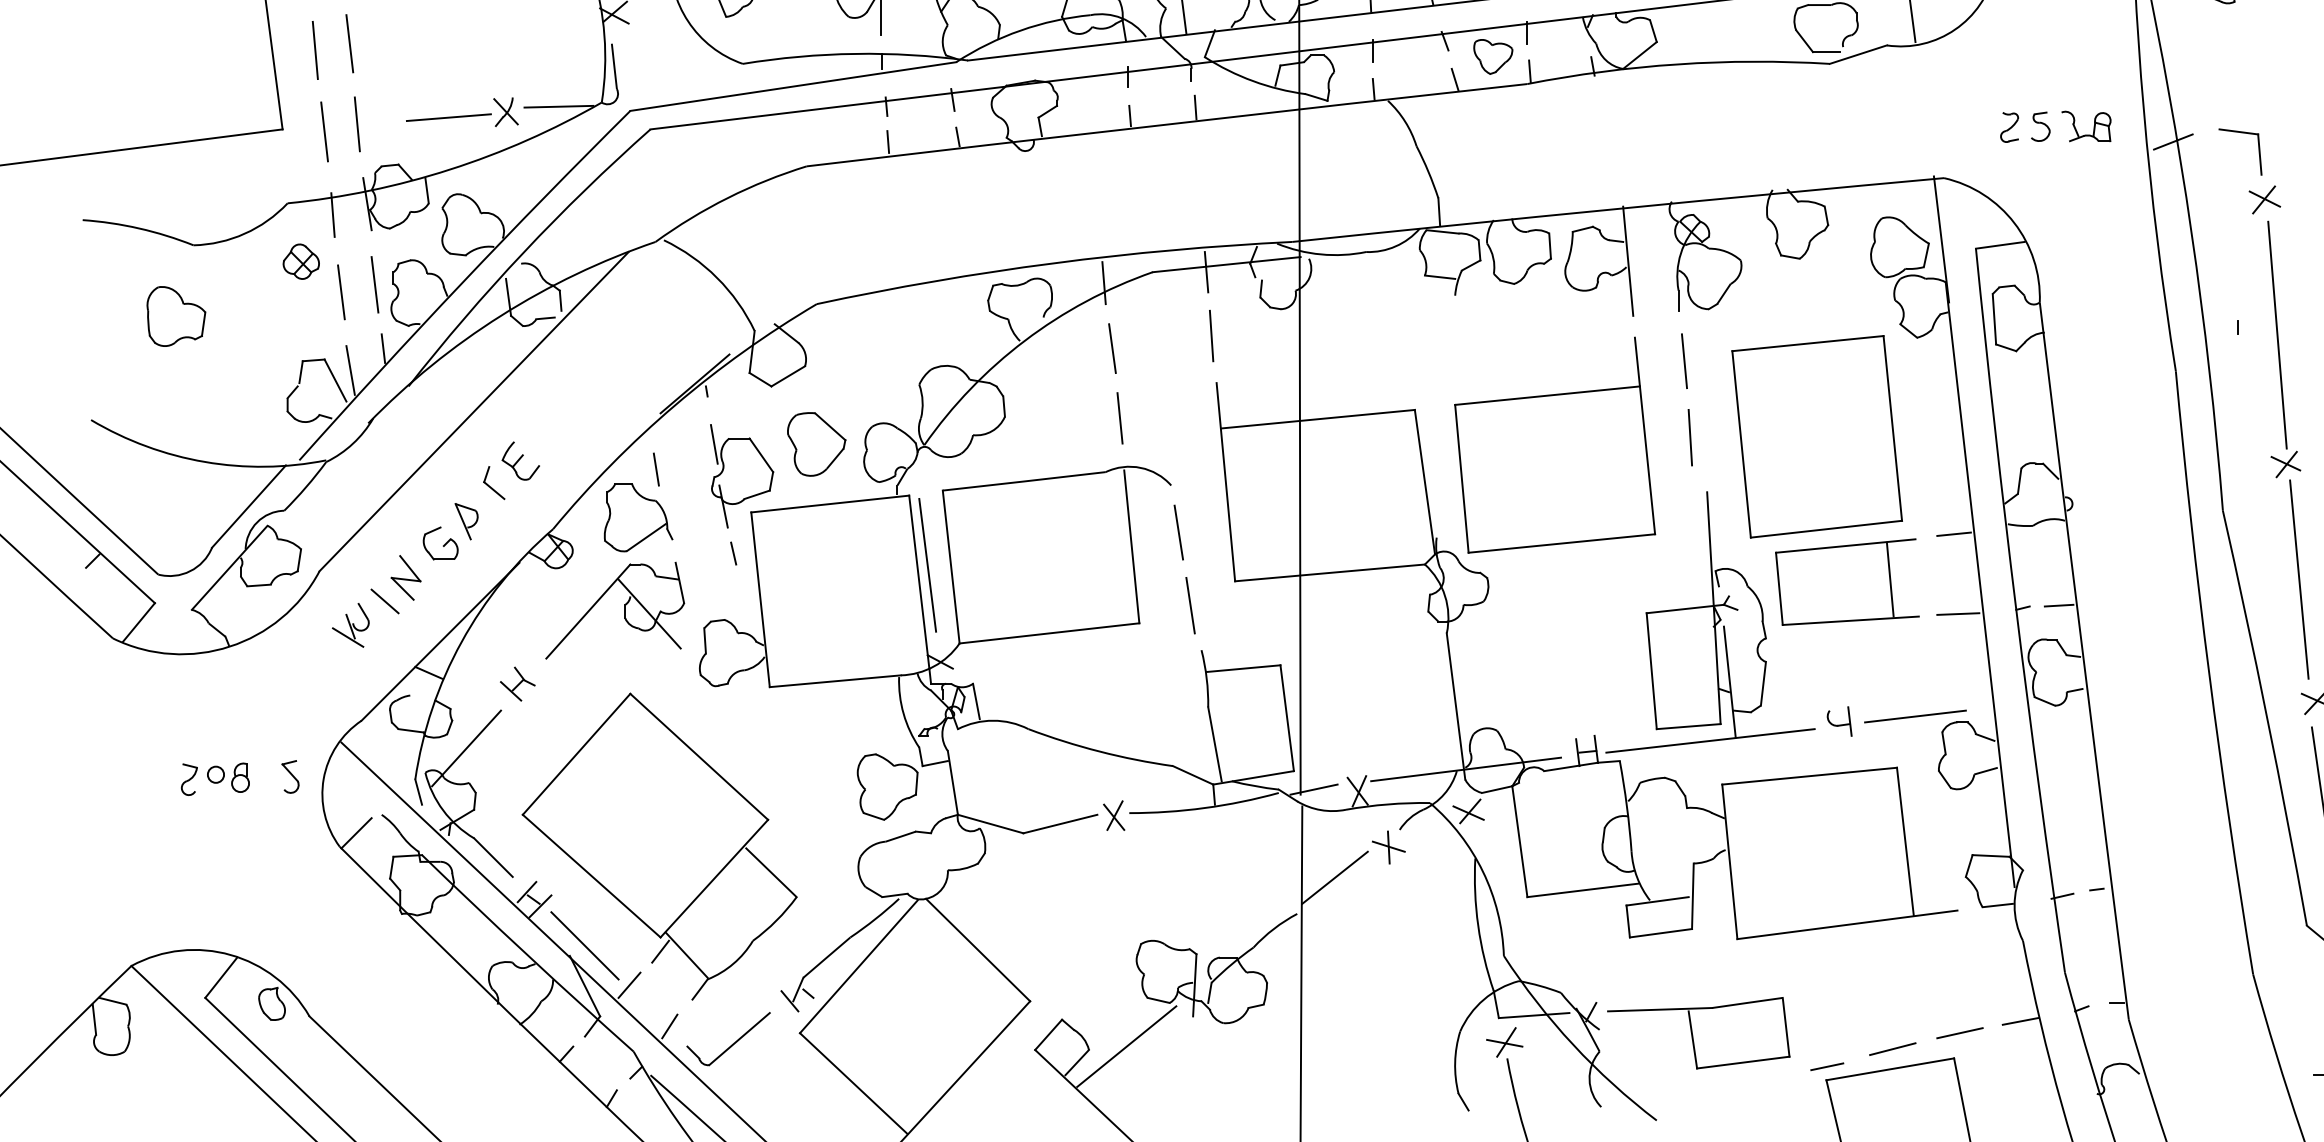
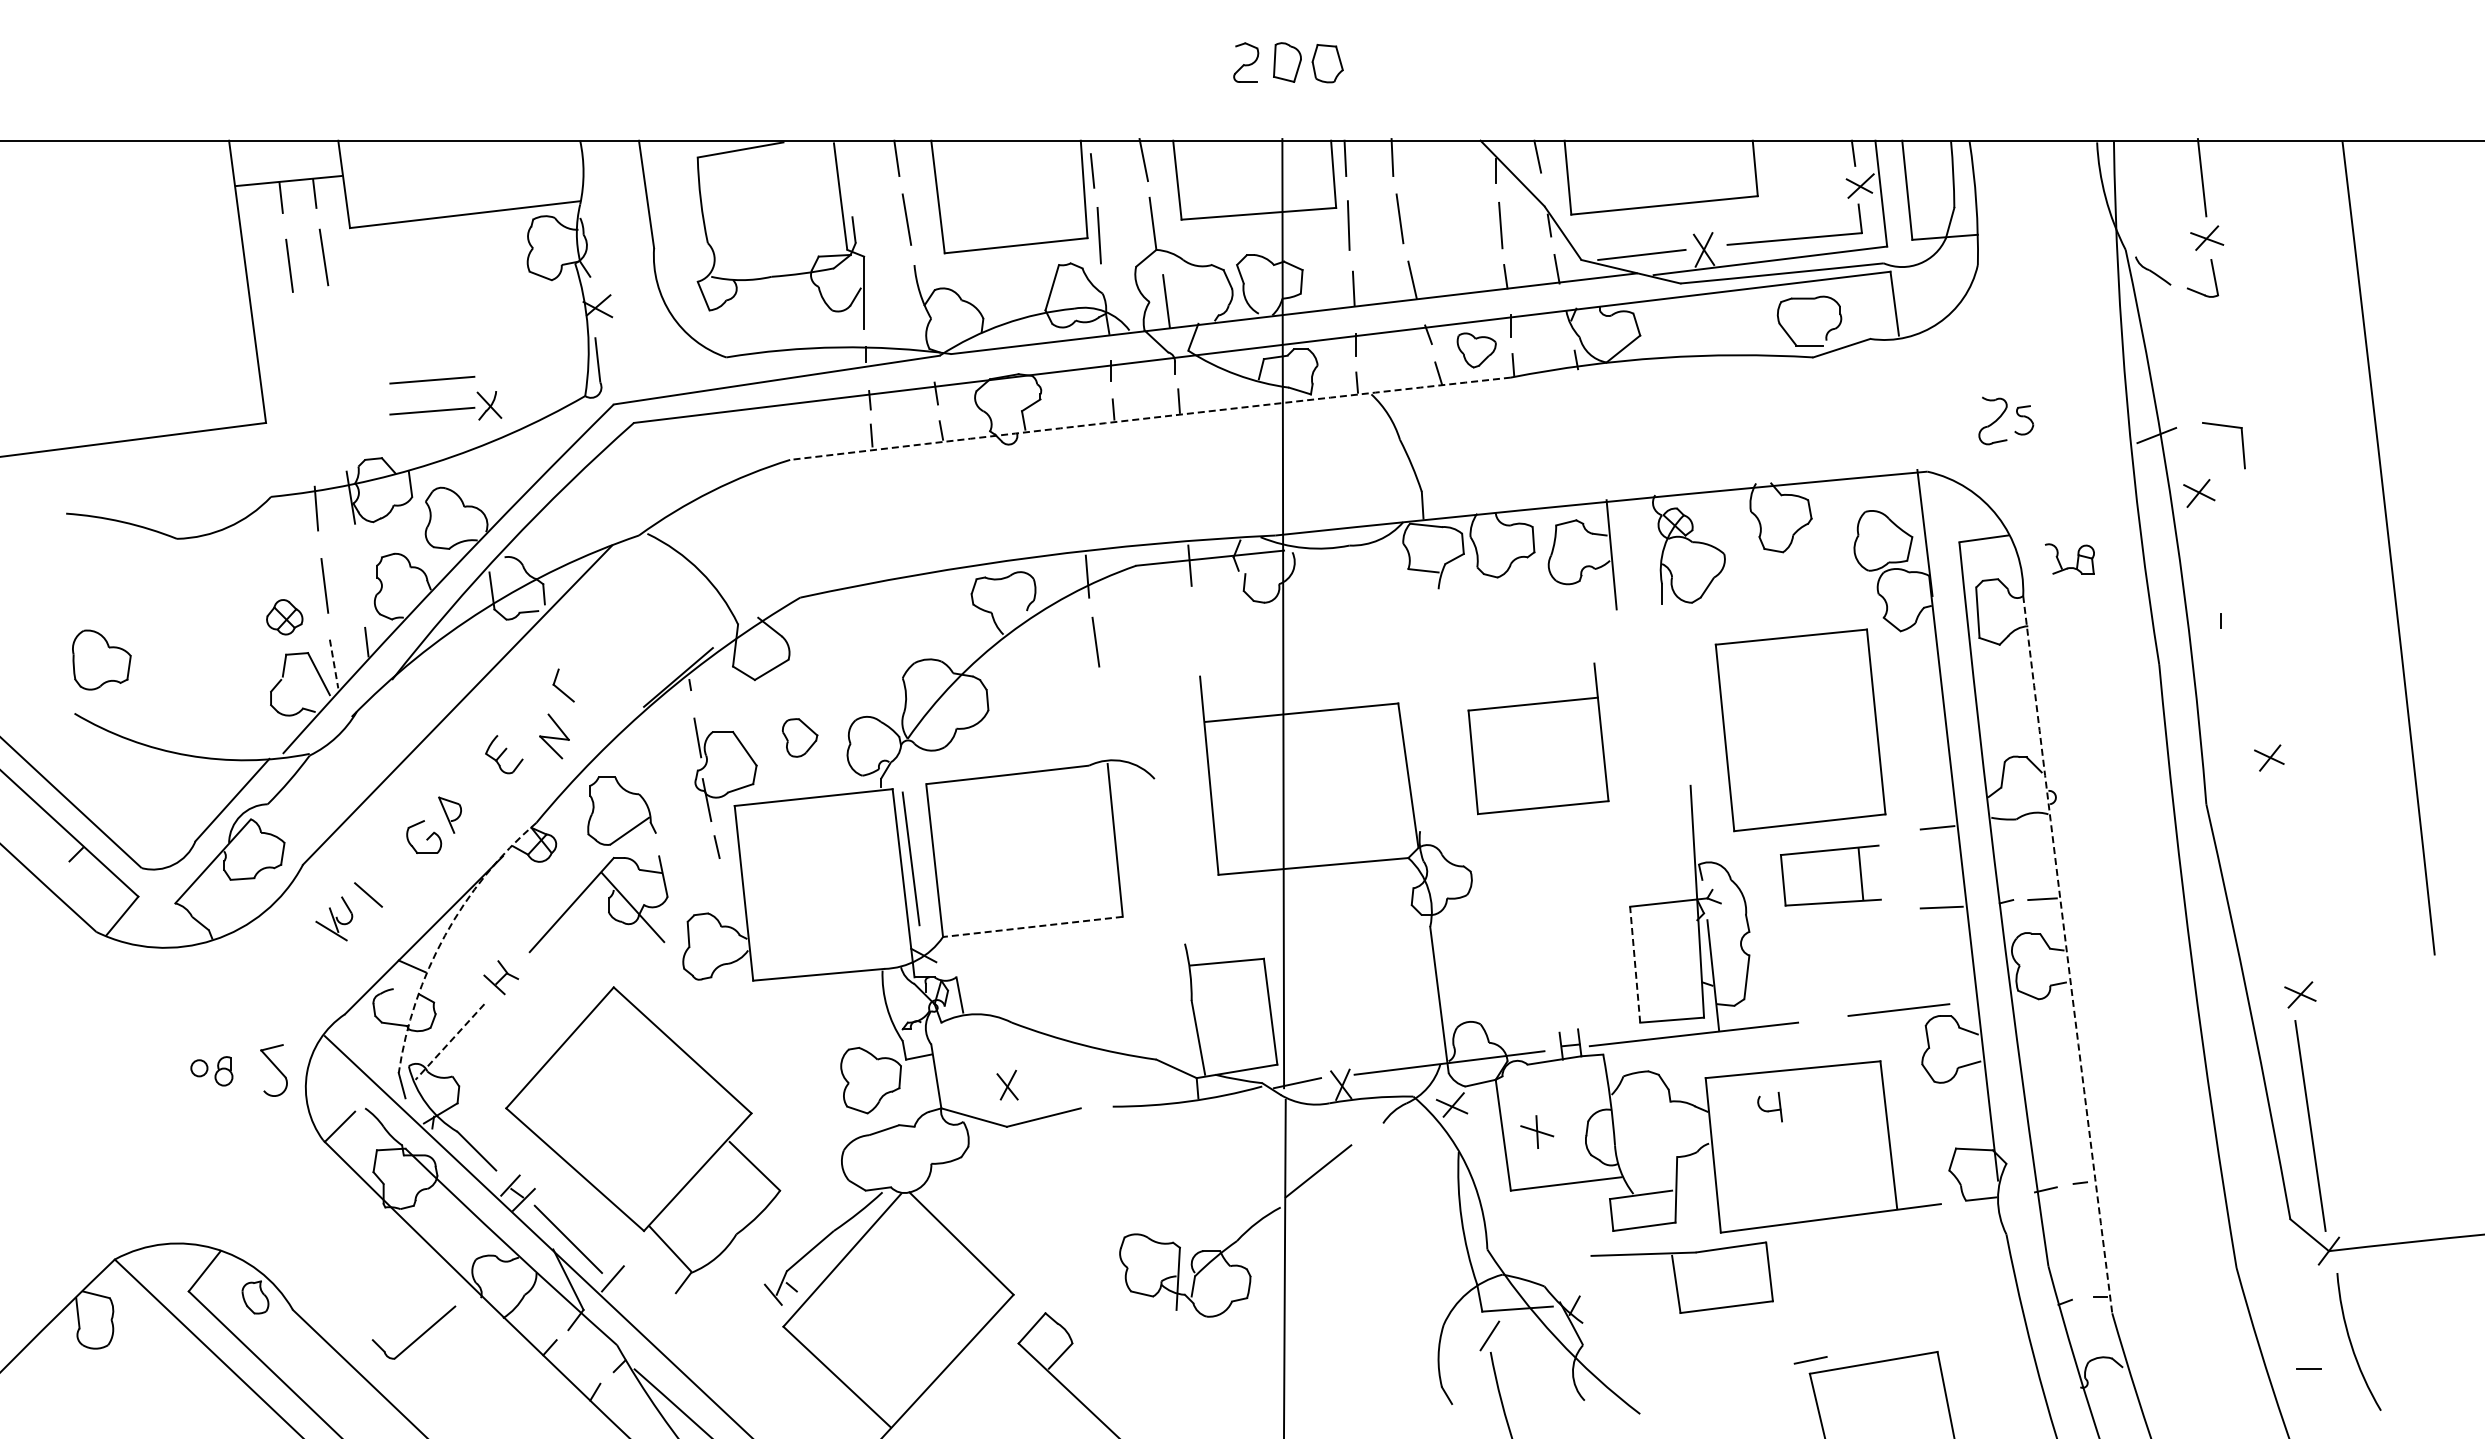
line: (350, 42) -> (333, 336), removed
line: (315, 49) -> (298, 343), removed
line: (449, 85) -> (432, 379), added
line: (558, 106) -> (541, 400), removed
line: (357, 123) -> (340, 417), removed
arc: (1167, 124) -> (1150, 418), solid -> dashed
part: (2094, 125) -> (2077, 558), moved
part: (2009, 126) -> (1992, 420), size x1.6
line: (324, 131) -> (307, 425), removed
part: (2265, 199) -> (2199, 493), moved
part: (301, 261) -> (284, 617), moved
line: (375, 284) -> (358, 578), removed
part: (176, 315) -> (101, 659), moved
line: (2277, 334) -> (2260, 628), removed
line: (1211, 335) -> (1194, 629), removed
line: (1684, 360) -> (1667, 654), removed
line: (351, 370) -> (334, 664), solid -> dashed
line: (1120, 417) -> (1103, 711), removed
line: (1690, 436) -> (1673, 730), removed
part: (816, 443) -> (799, 737), size x0.6
part: (1555, 444) -> (1538, 738), size x0.7
line: (656, 469) -> (639, 763), removed
part: (494, 482) -> (563, 685), moved
line: (1179, 532) -> (1162, 826), removed
part: (406, 577) -> (554, 736), moved
line: (2299, 579) -> (2282, 873), removed
part: (1847, 581) -> (1830, 875), size x0.7
line: (1190, 604) -> (1173, 898), removed
line: (1049, 632) -> (1032, 926), solid -> dashed
arc: (462, 641) -> (445, 935), solid -> dashed
arc: (2084, 660) -> (2067, 954), solid -> dashed
line: (1652, 670) -> (1635, 964), solid -> dashed
part: (1839, 721) -> (1769, 1107), moved
line: (466, 748) -> (449, 1042), solid -> dashed
part: (290, 776) -> (273, 1070), size x1.6
part: (189, 779) -> (172, 1073), removed
part: (1114, 814) -> (1007, 1084), moved
part: (1389, 846) -> (1537, 1131), moved
line: (660, 951) -> (643, 1245), removed
line: (2020, 1020) -> (2003, 1314), removed
line: (669, 1025) -> (652, 1319), removed
part: (1698, 1032) -> (1681, 1277), moved
line: (1960, 1032) -> (1943, 1326), removed
part: (733, 1042) -> (418, 1336), moved
line: (1504, 1042) -> (1487, 1336), removed
line: (1126, 1045) -> (1109, 1339), removed
line: (1892, 1048) -> (1875, 1342), removed

